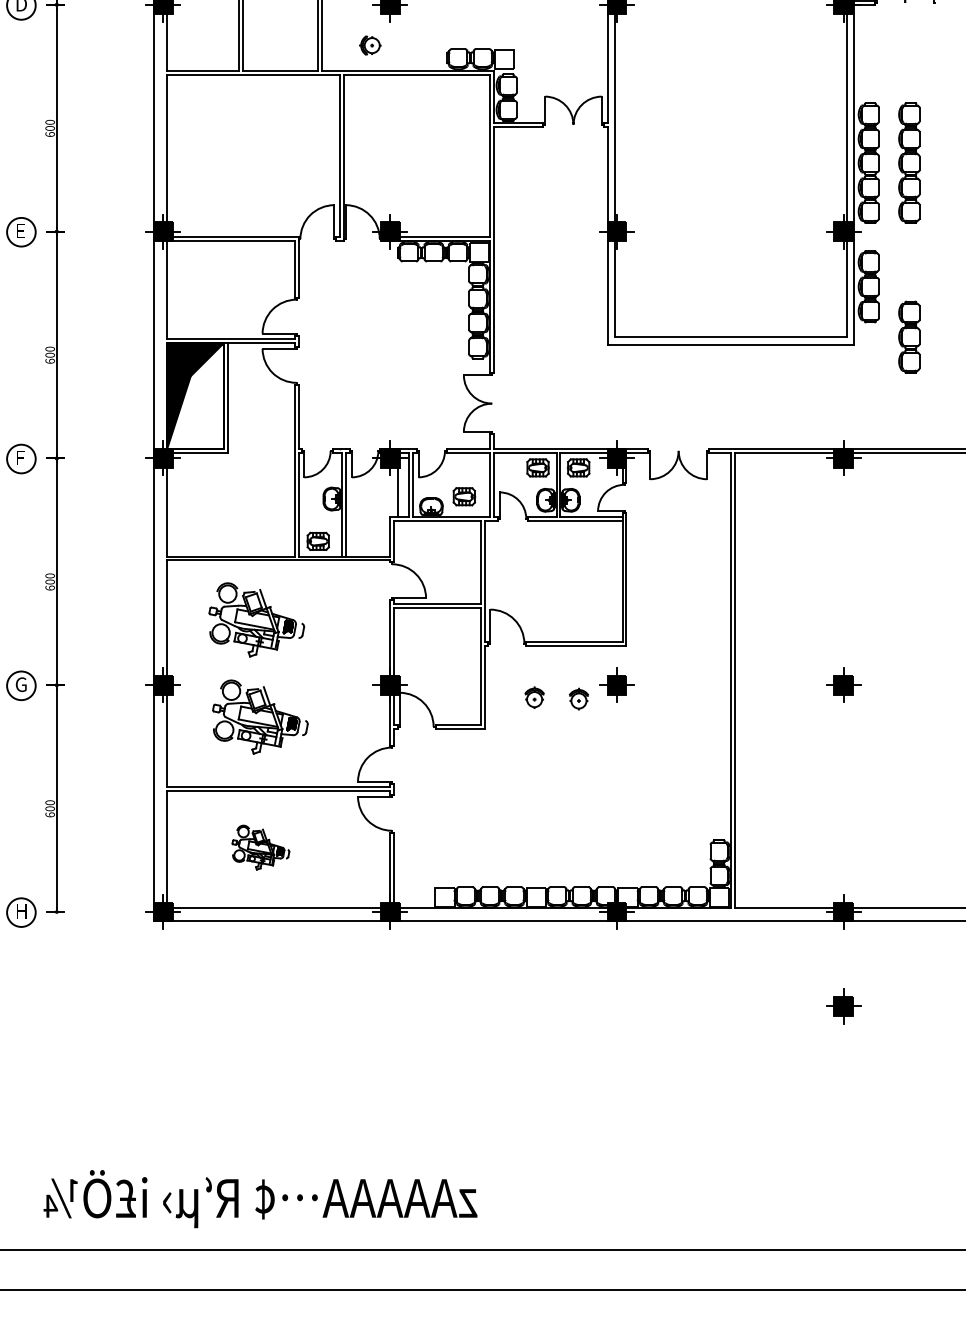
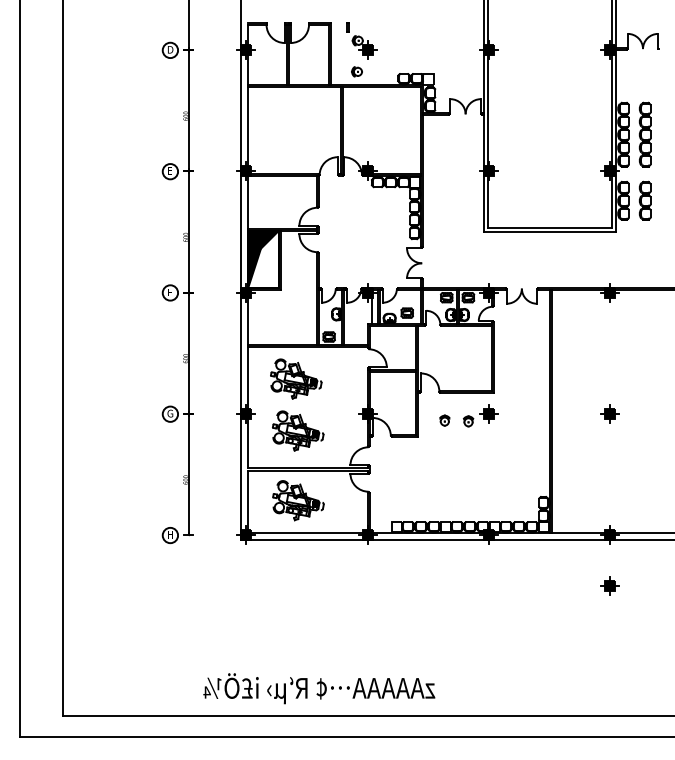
part: (907, 336) -> (644, 200), moved
part: (260, 847) -> (298, 500), size x1.67
text: (260, 1198) -> (319, 688), moved

